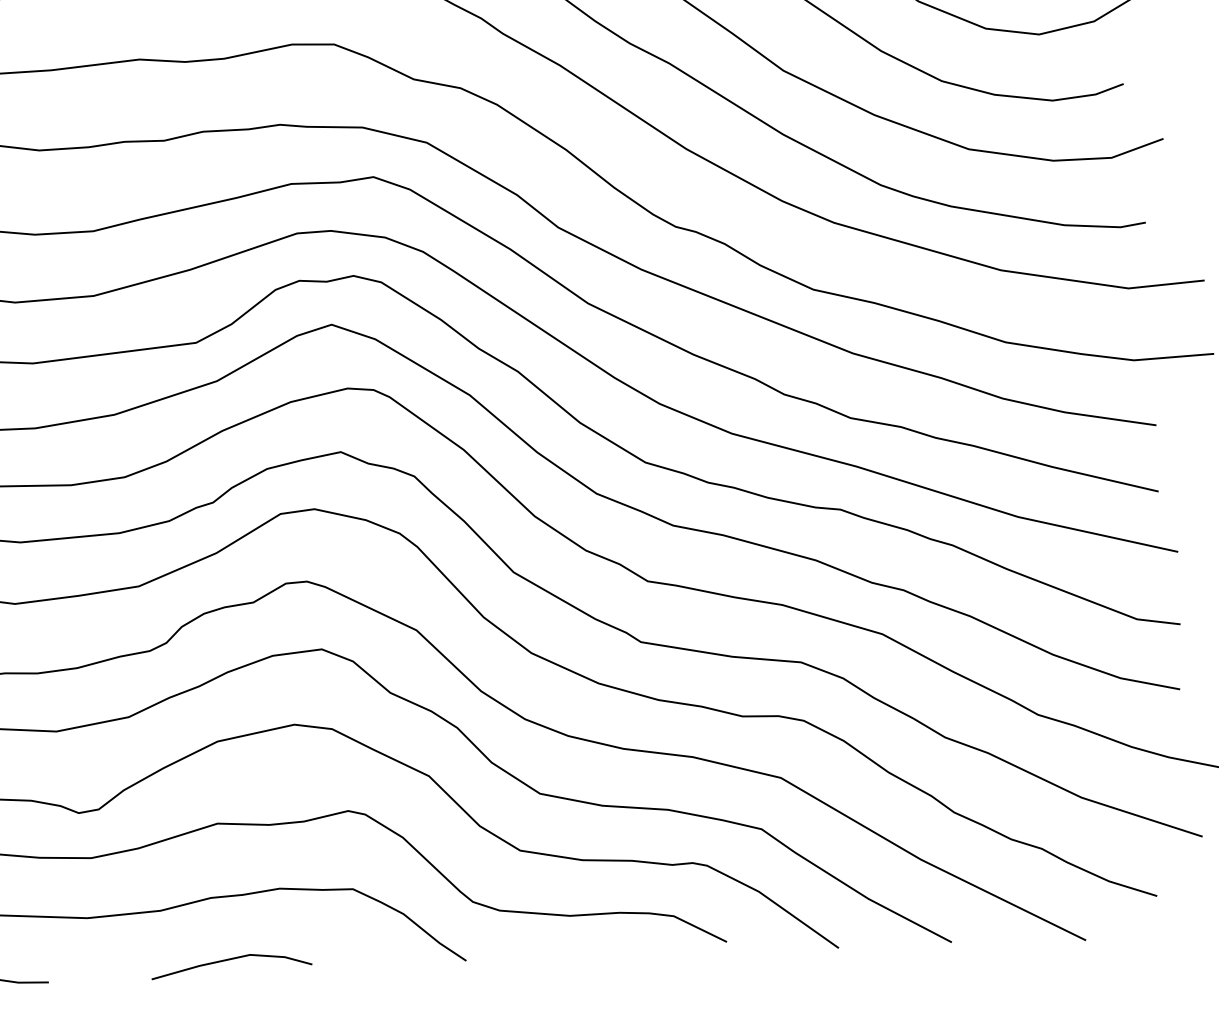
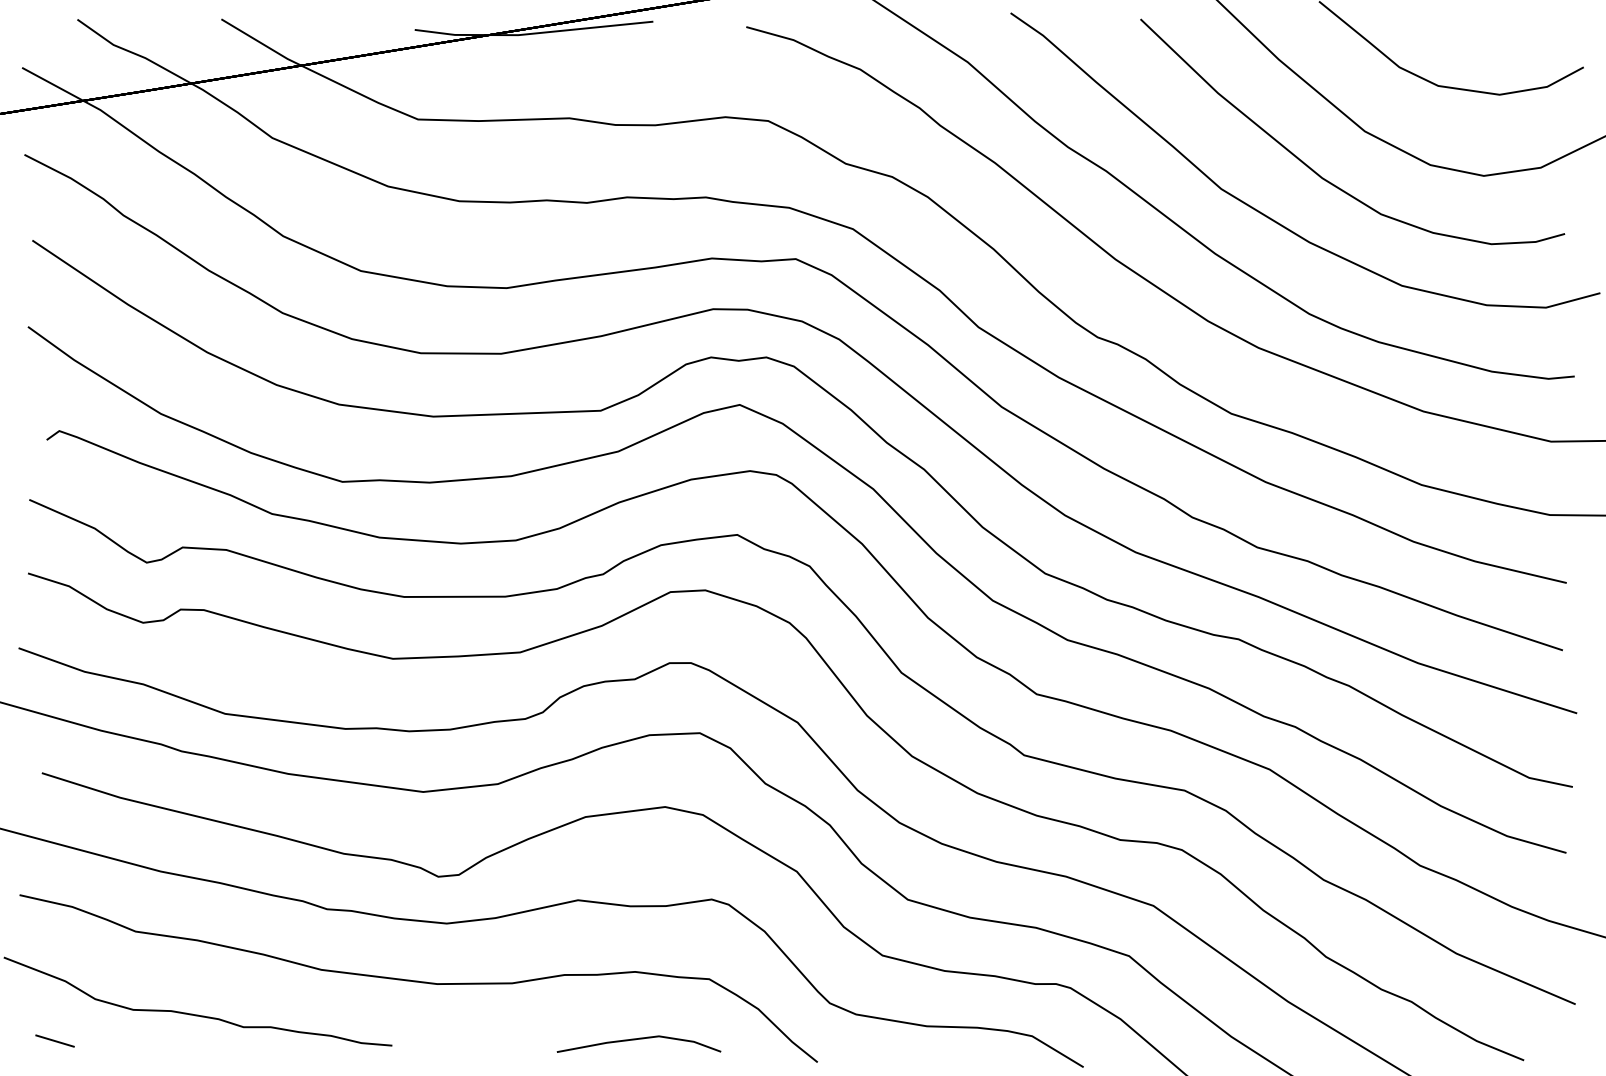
line: (230, 959) -> (638, 1039), moved

